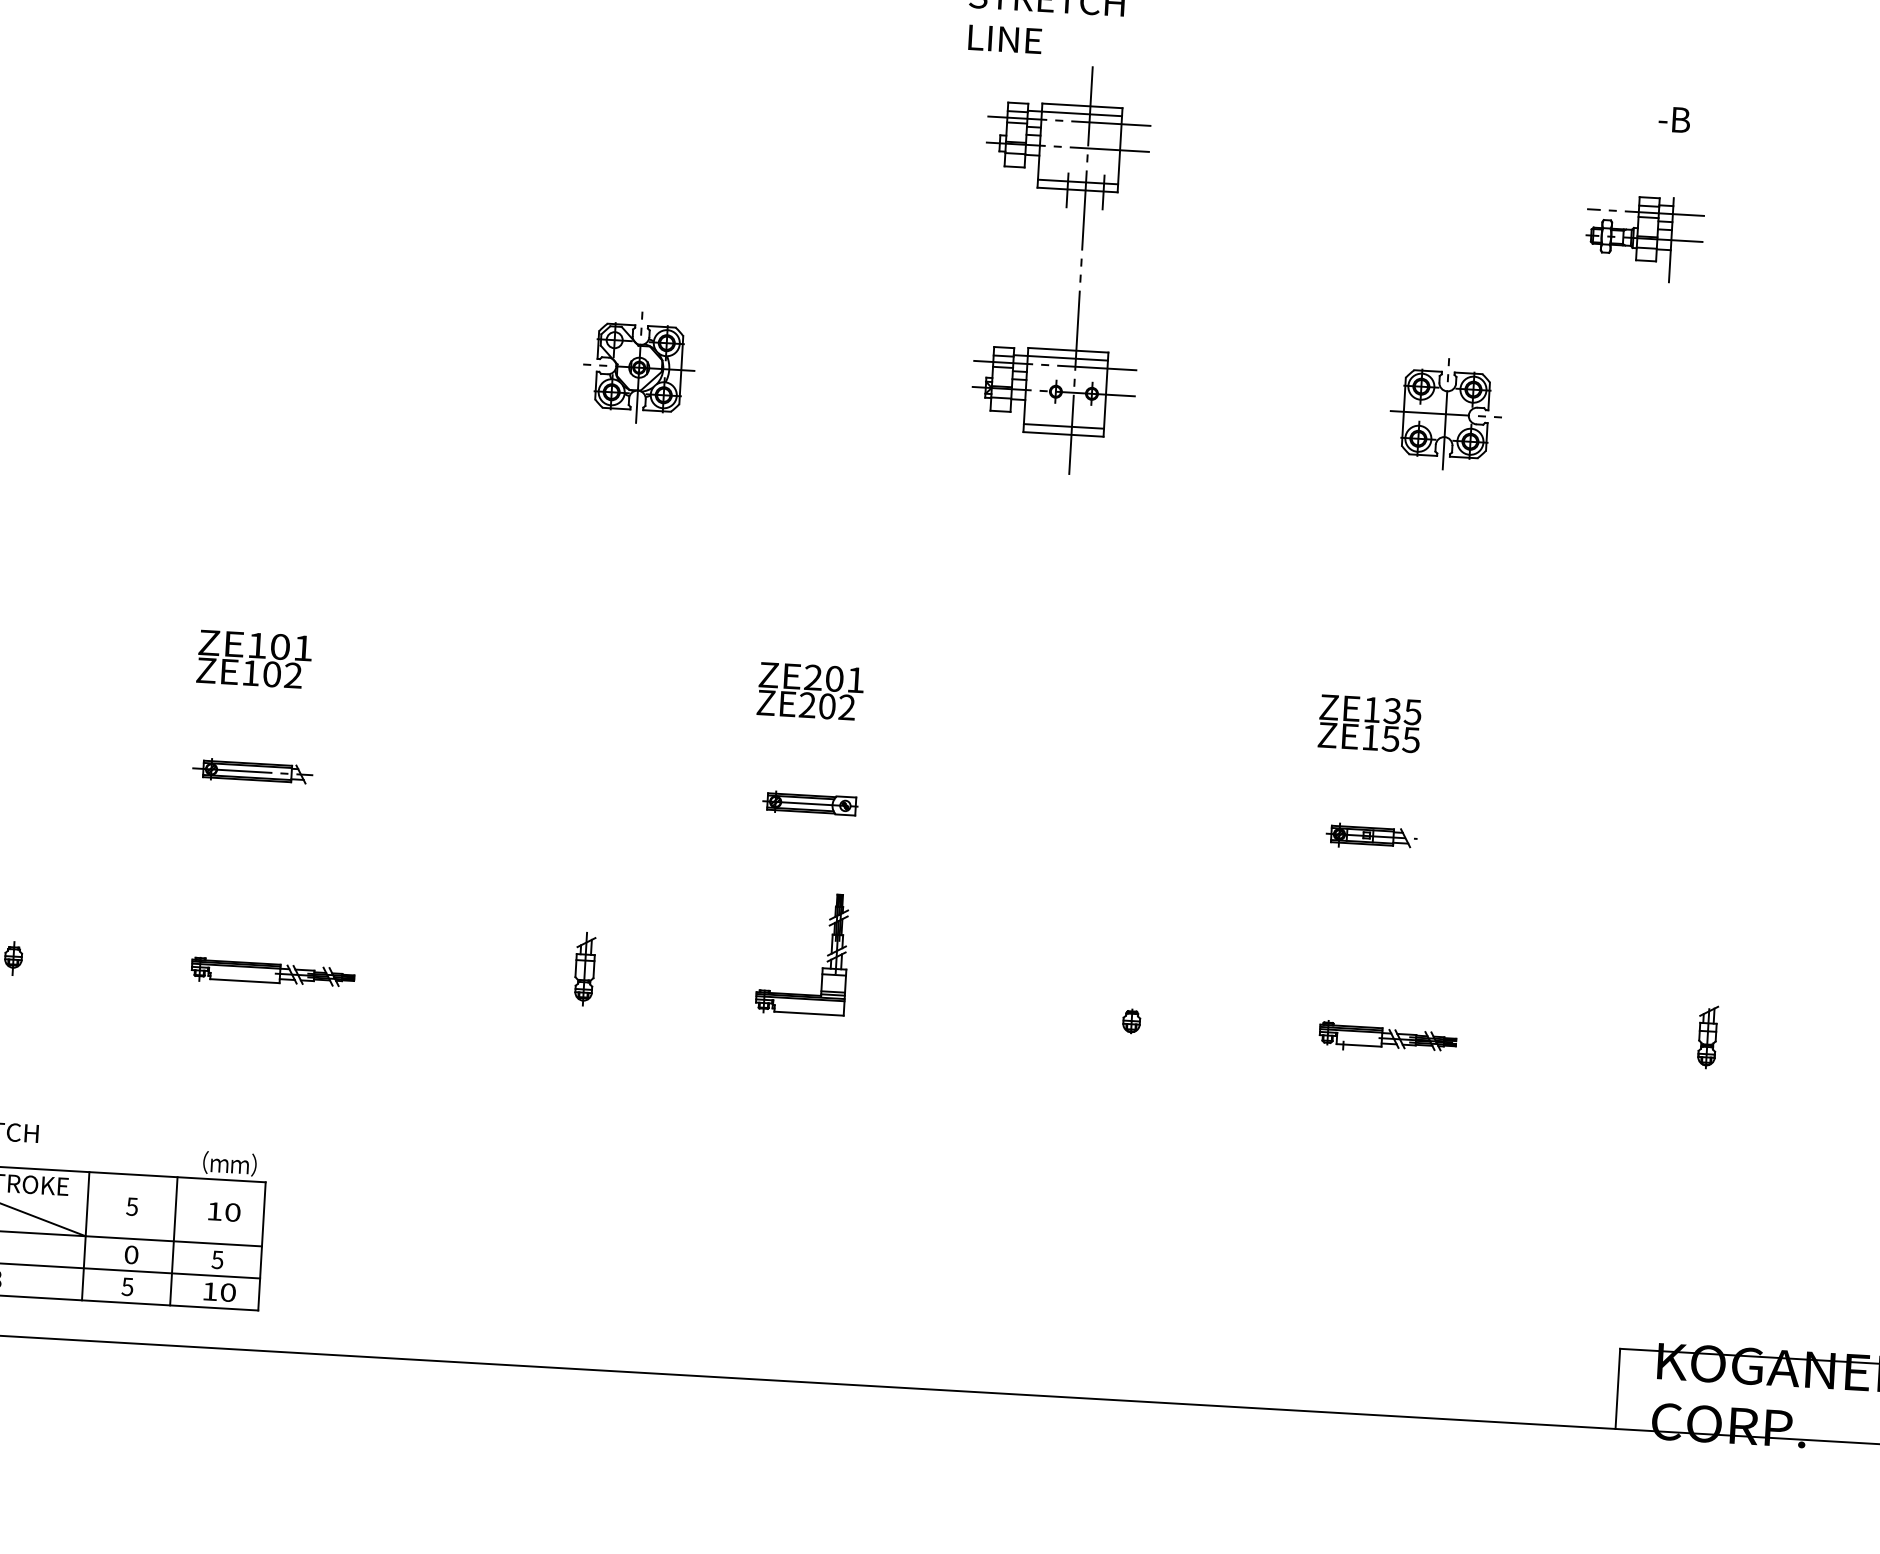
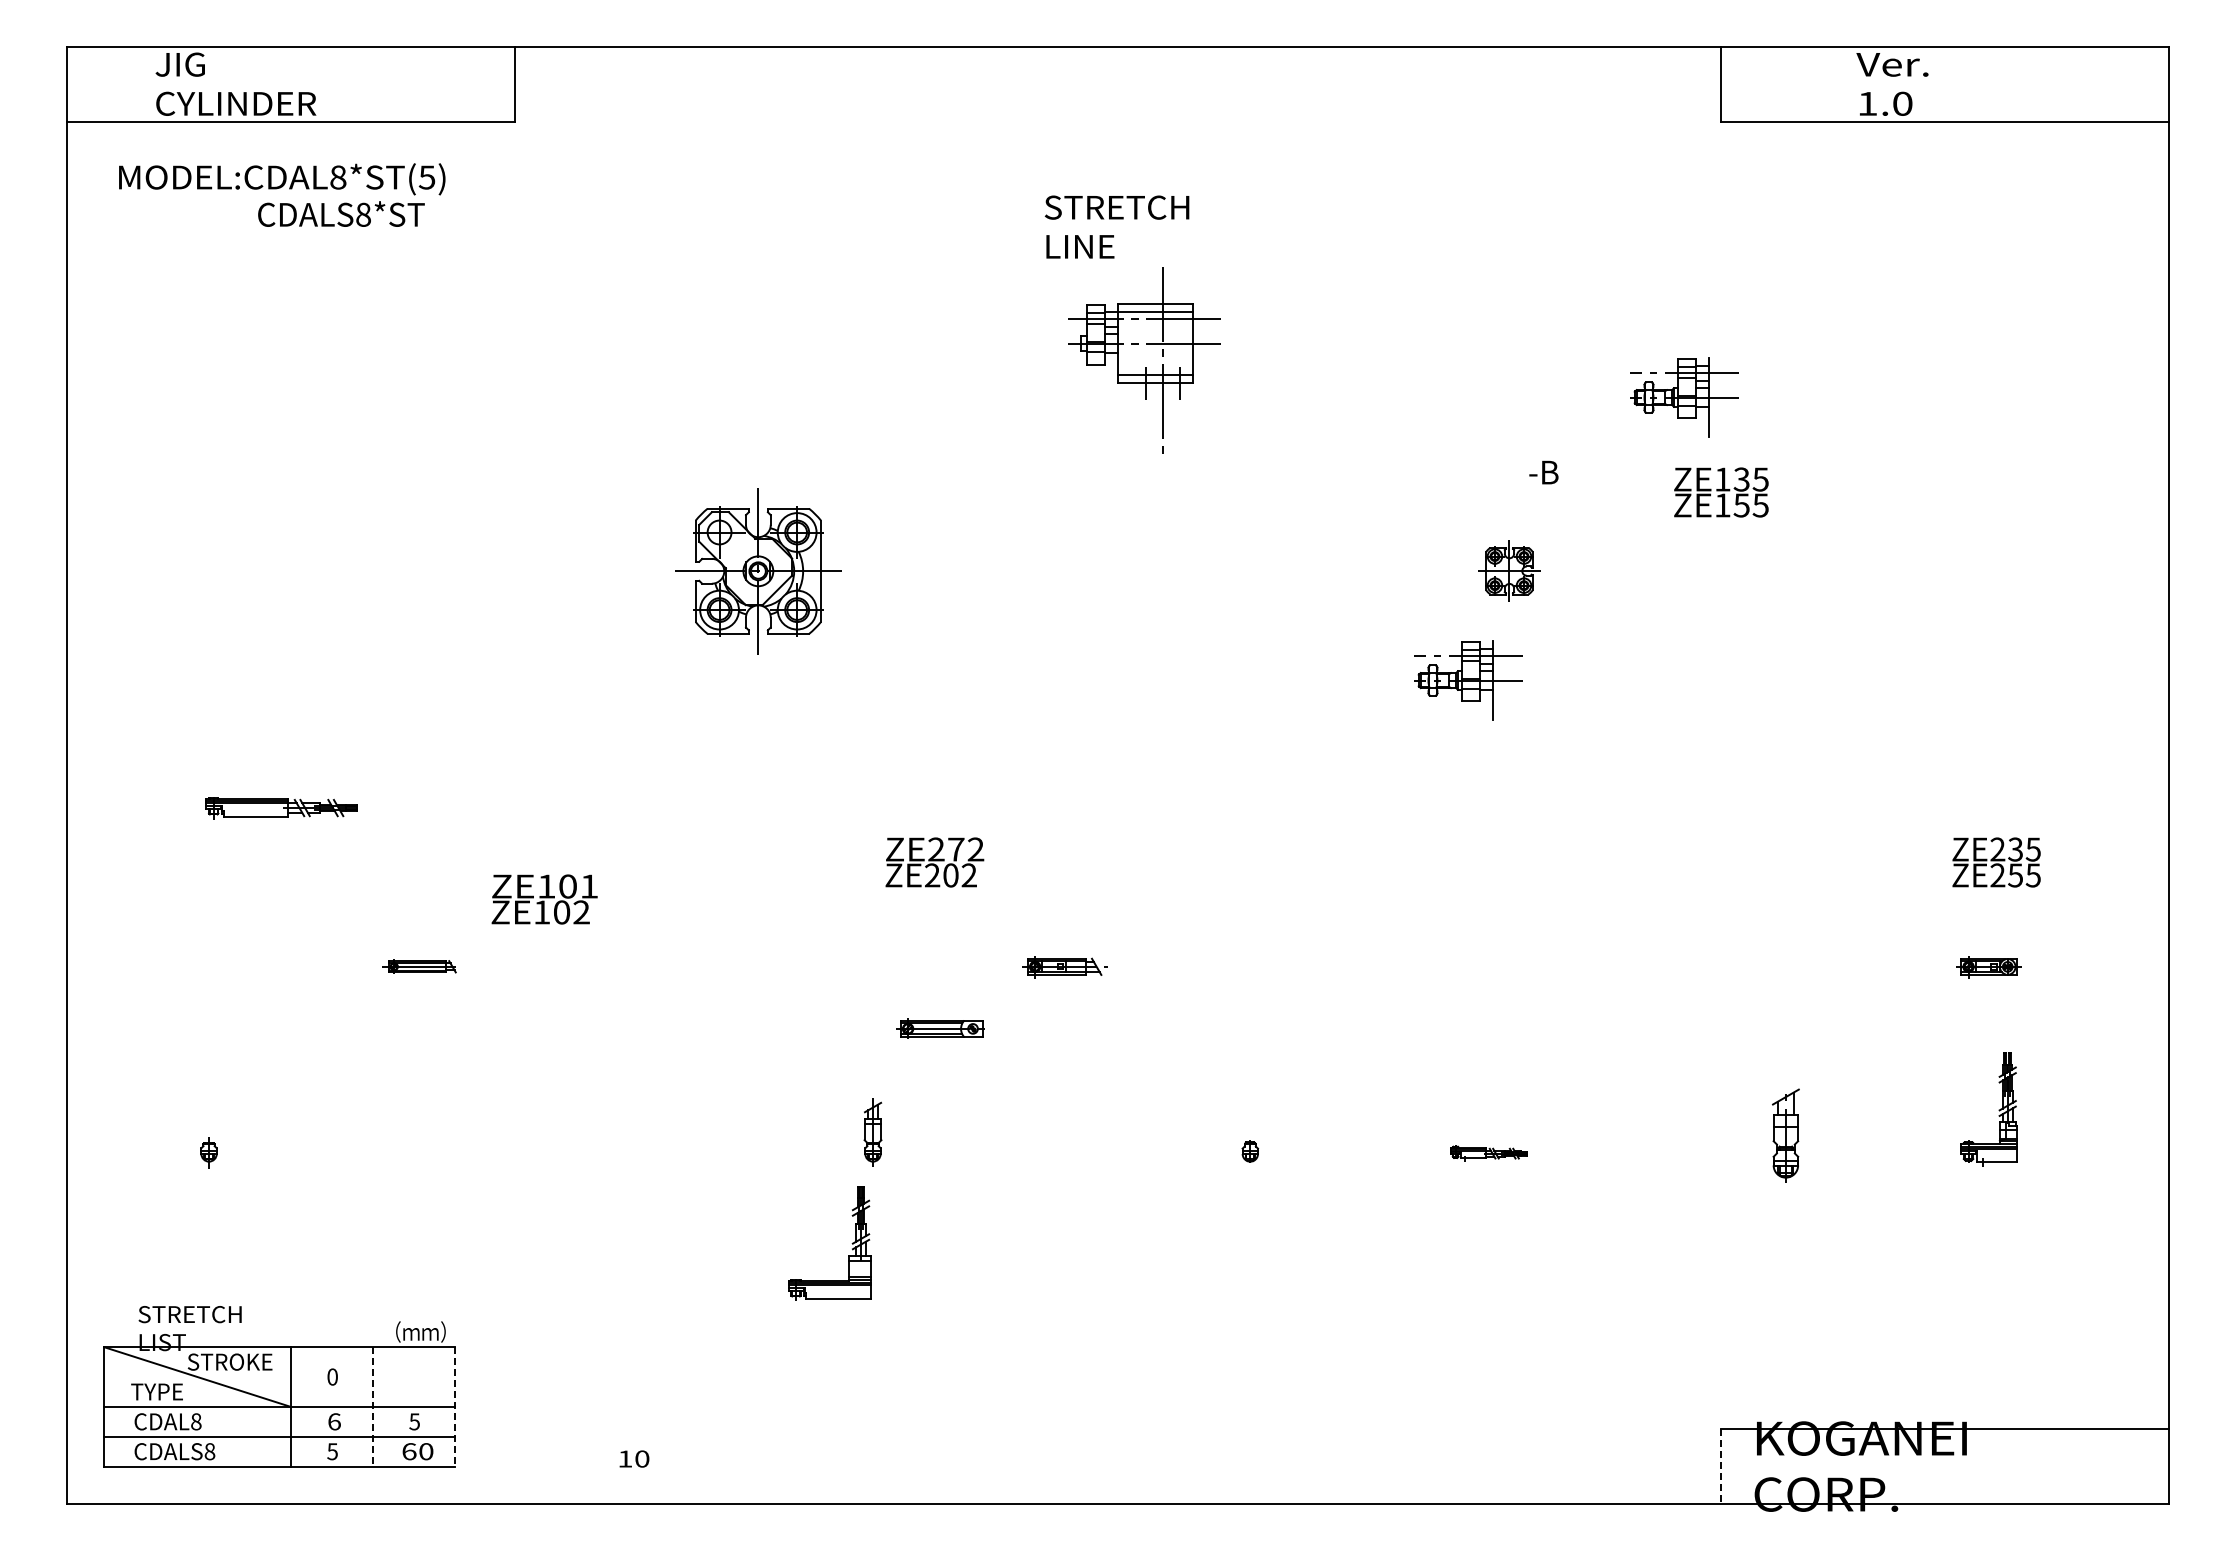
text: (1674, 119) -> (1543, 472), moved
part: (638, 366) -> (757, 570), size x1.6
part: (1055, 373) -> (1144, 554), removed
part: (1446, 413) -> (1509, 570), size x0.6
part: (1395, 529) -> (1468, 680), added
text: (254, 659) -> (544, 899), moved
text: (845, 679) -> (966, 849), ZE201 -> ZE272
text: (1369, 723) -> (1721, 492), moved
part: (252, 771) -> (420, 966), size x0.7
part: (810, 803) -> (940, 1028), moved
part: (1370, 836) -> (1064, 967), moved
part: (826, 955) -> (851, 1243), moved
part: (584, 969) -> (872, 1132), moved
part: (272, 973) -> (281, 808), moved
part: (1707, 1036) -> (1785, 1134), size x1.6
part: (1388, 1038) -> (1489, 1153), size x0.6
text: (132, 1206) -> (332, 1376), 5 -> 0
text: (224, 1211) -> (634, 1458), moved
line: (174, 1240) -> (373, 1406), solid -> dashed
line: (262, 1245) -> (455, 1406), solid -> dashed
text: (131, 1254) -> (334, 1421), 0 -> 6
text: (210, 1291) -> (409, 1451), 10 -> 60
line: (1618, 1389) -> (1721, 1467), solid -> dashed

